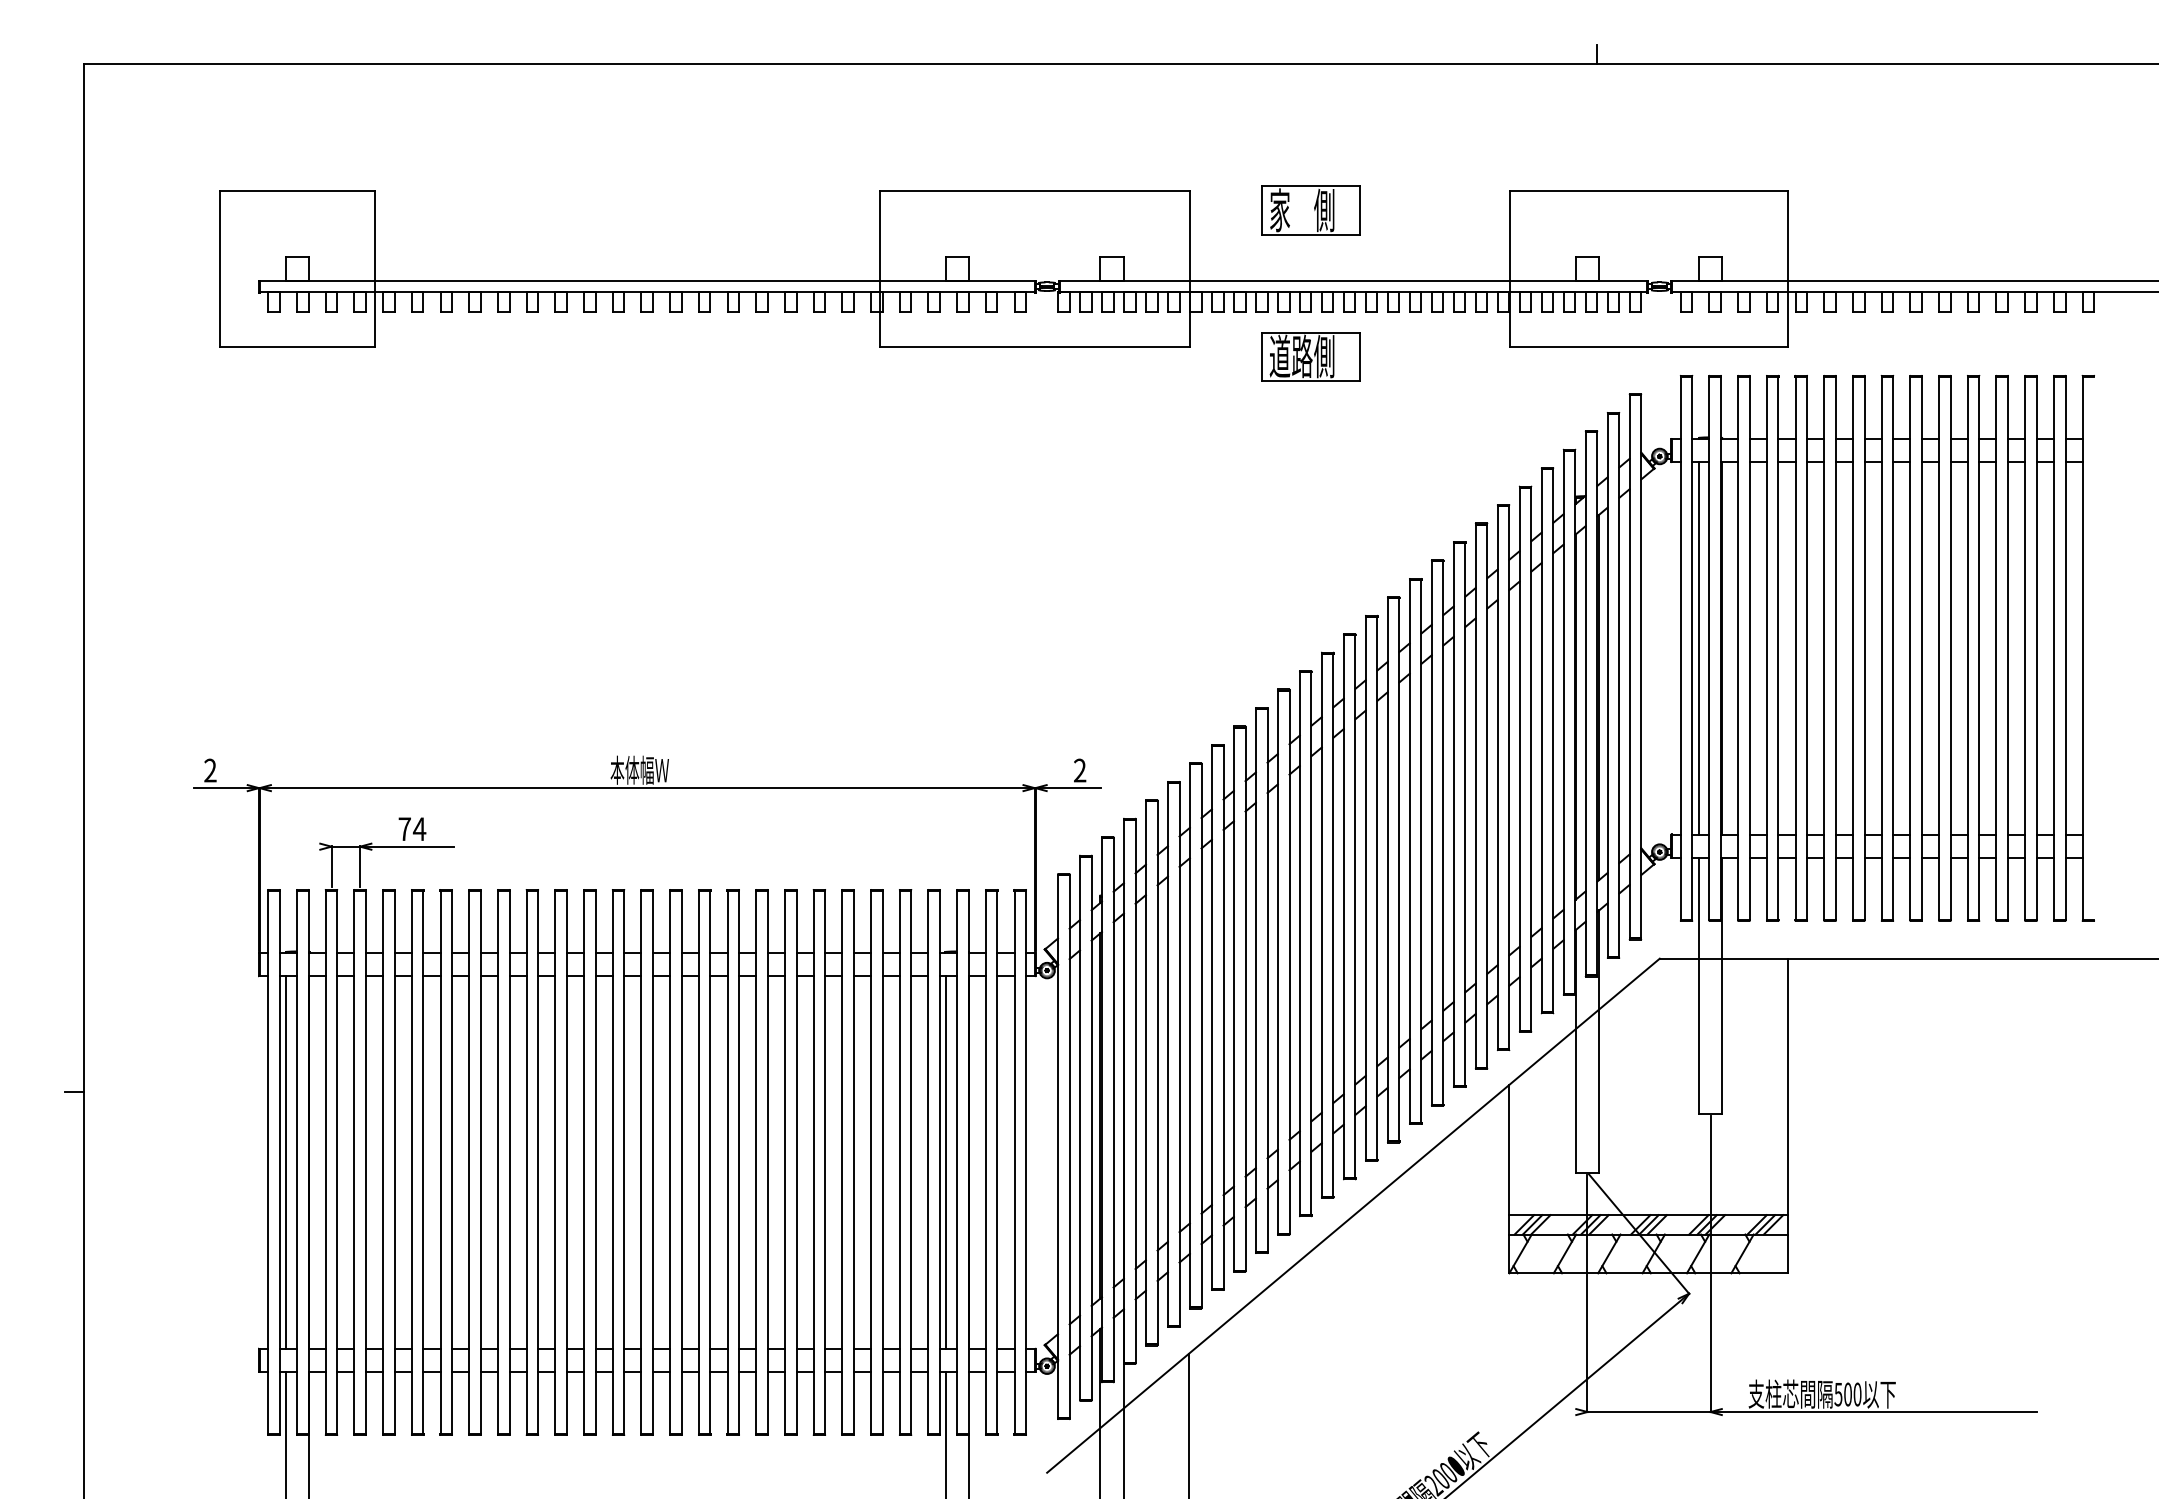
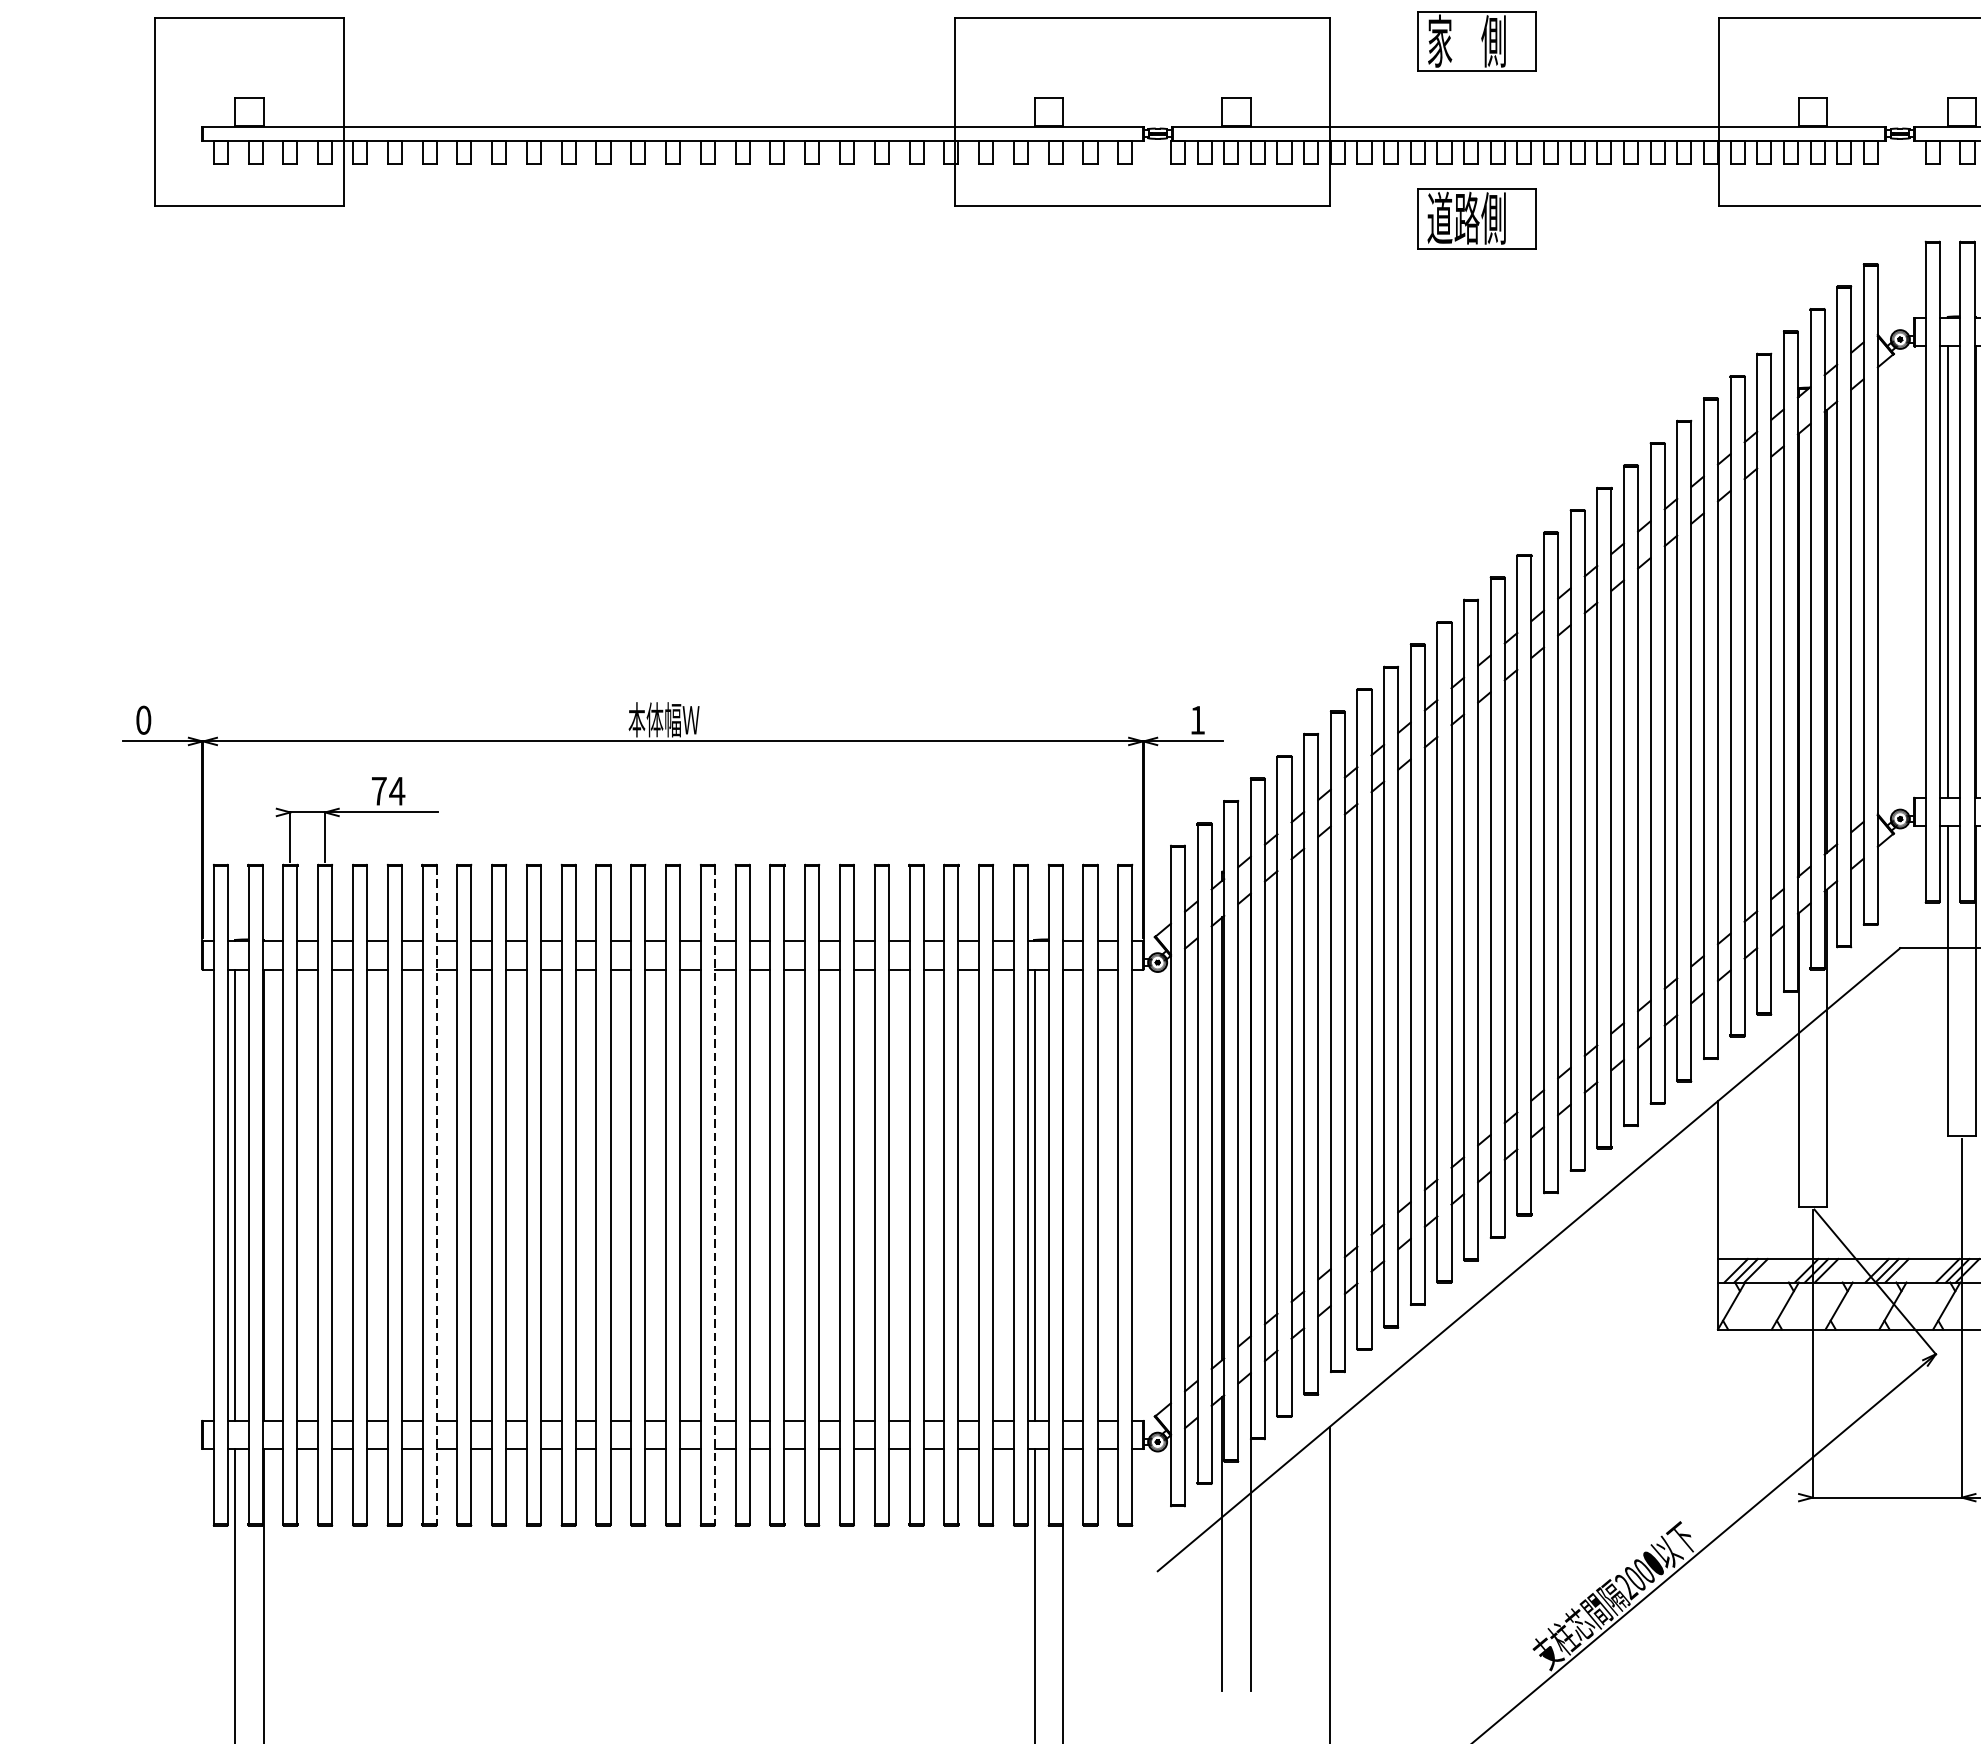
text: (210, 770) -> (143, 720), 2 -> 0
text: (1080, 770) -> (1198, 720), 2 -> 1
line: (452, 1162) -> (437, 1195), solid -> dashed
line: (681, 1162) -> (714, 1195), solid -> dashed

